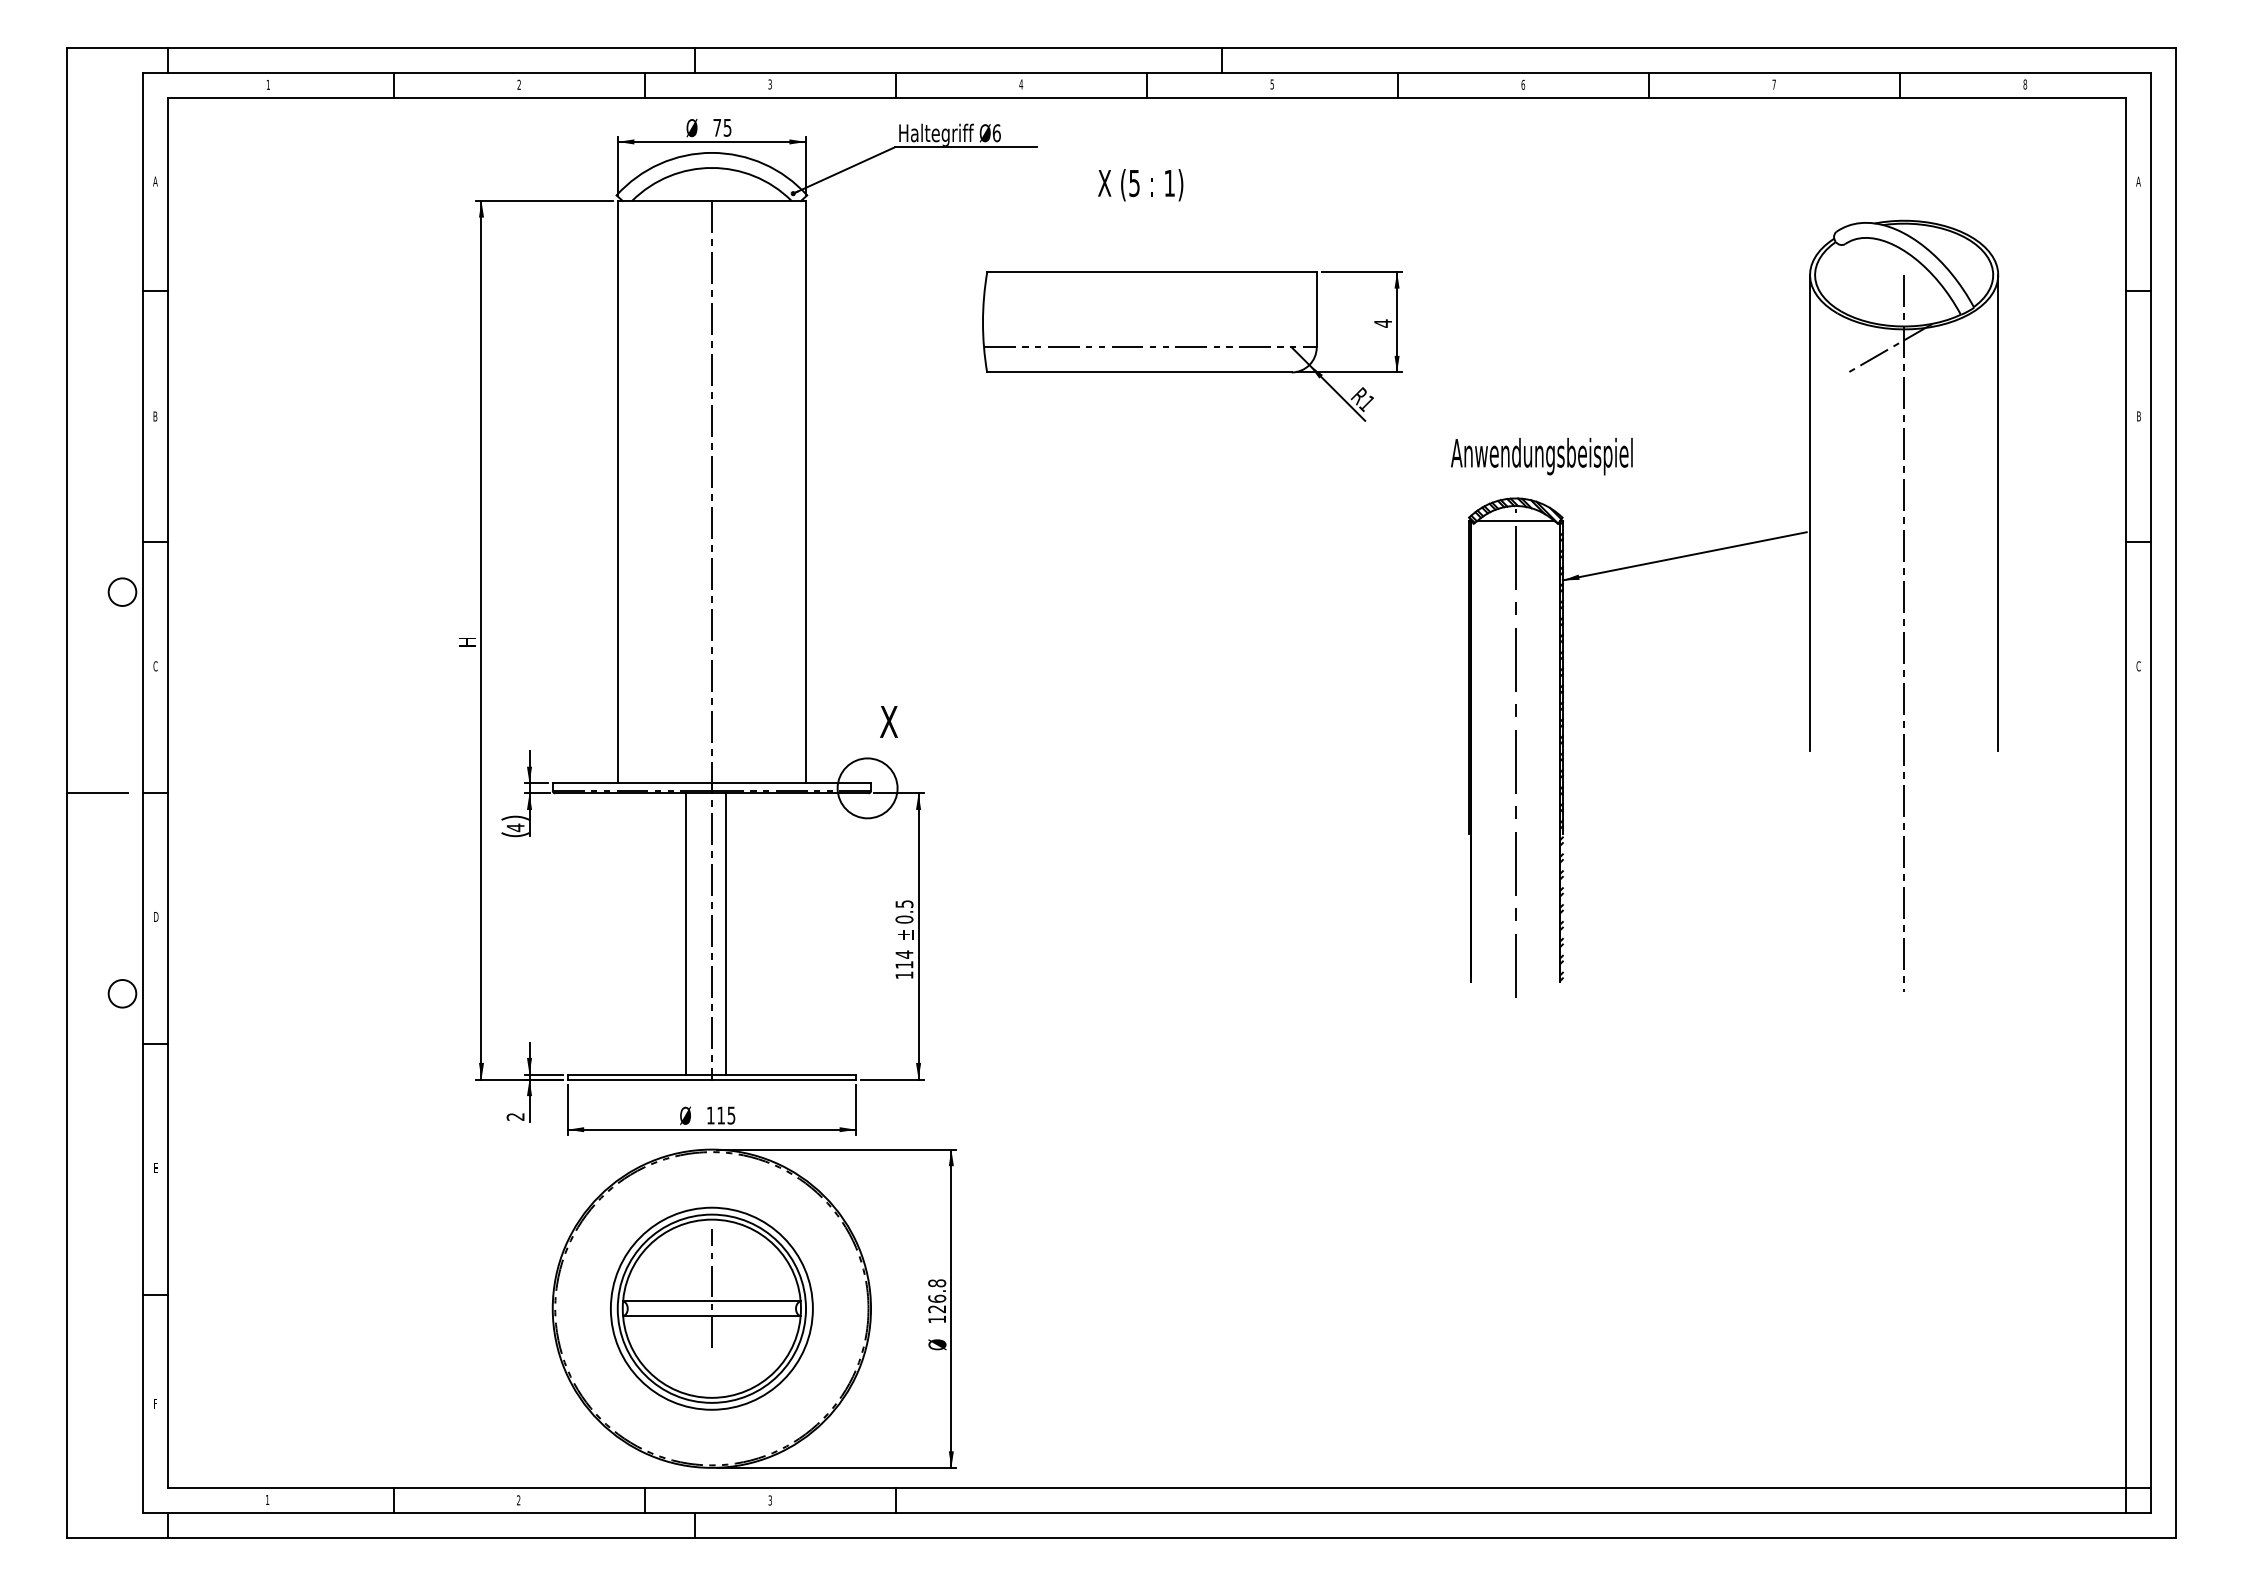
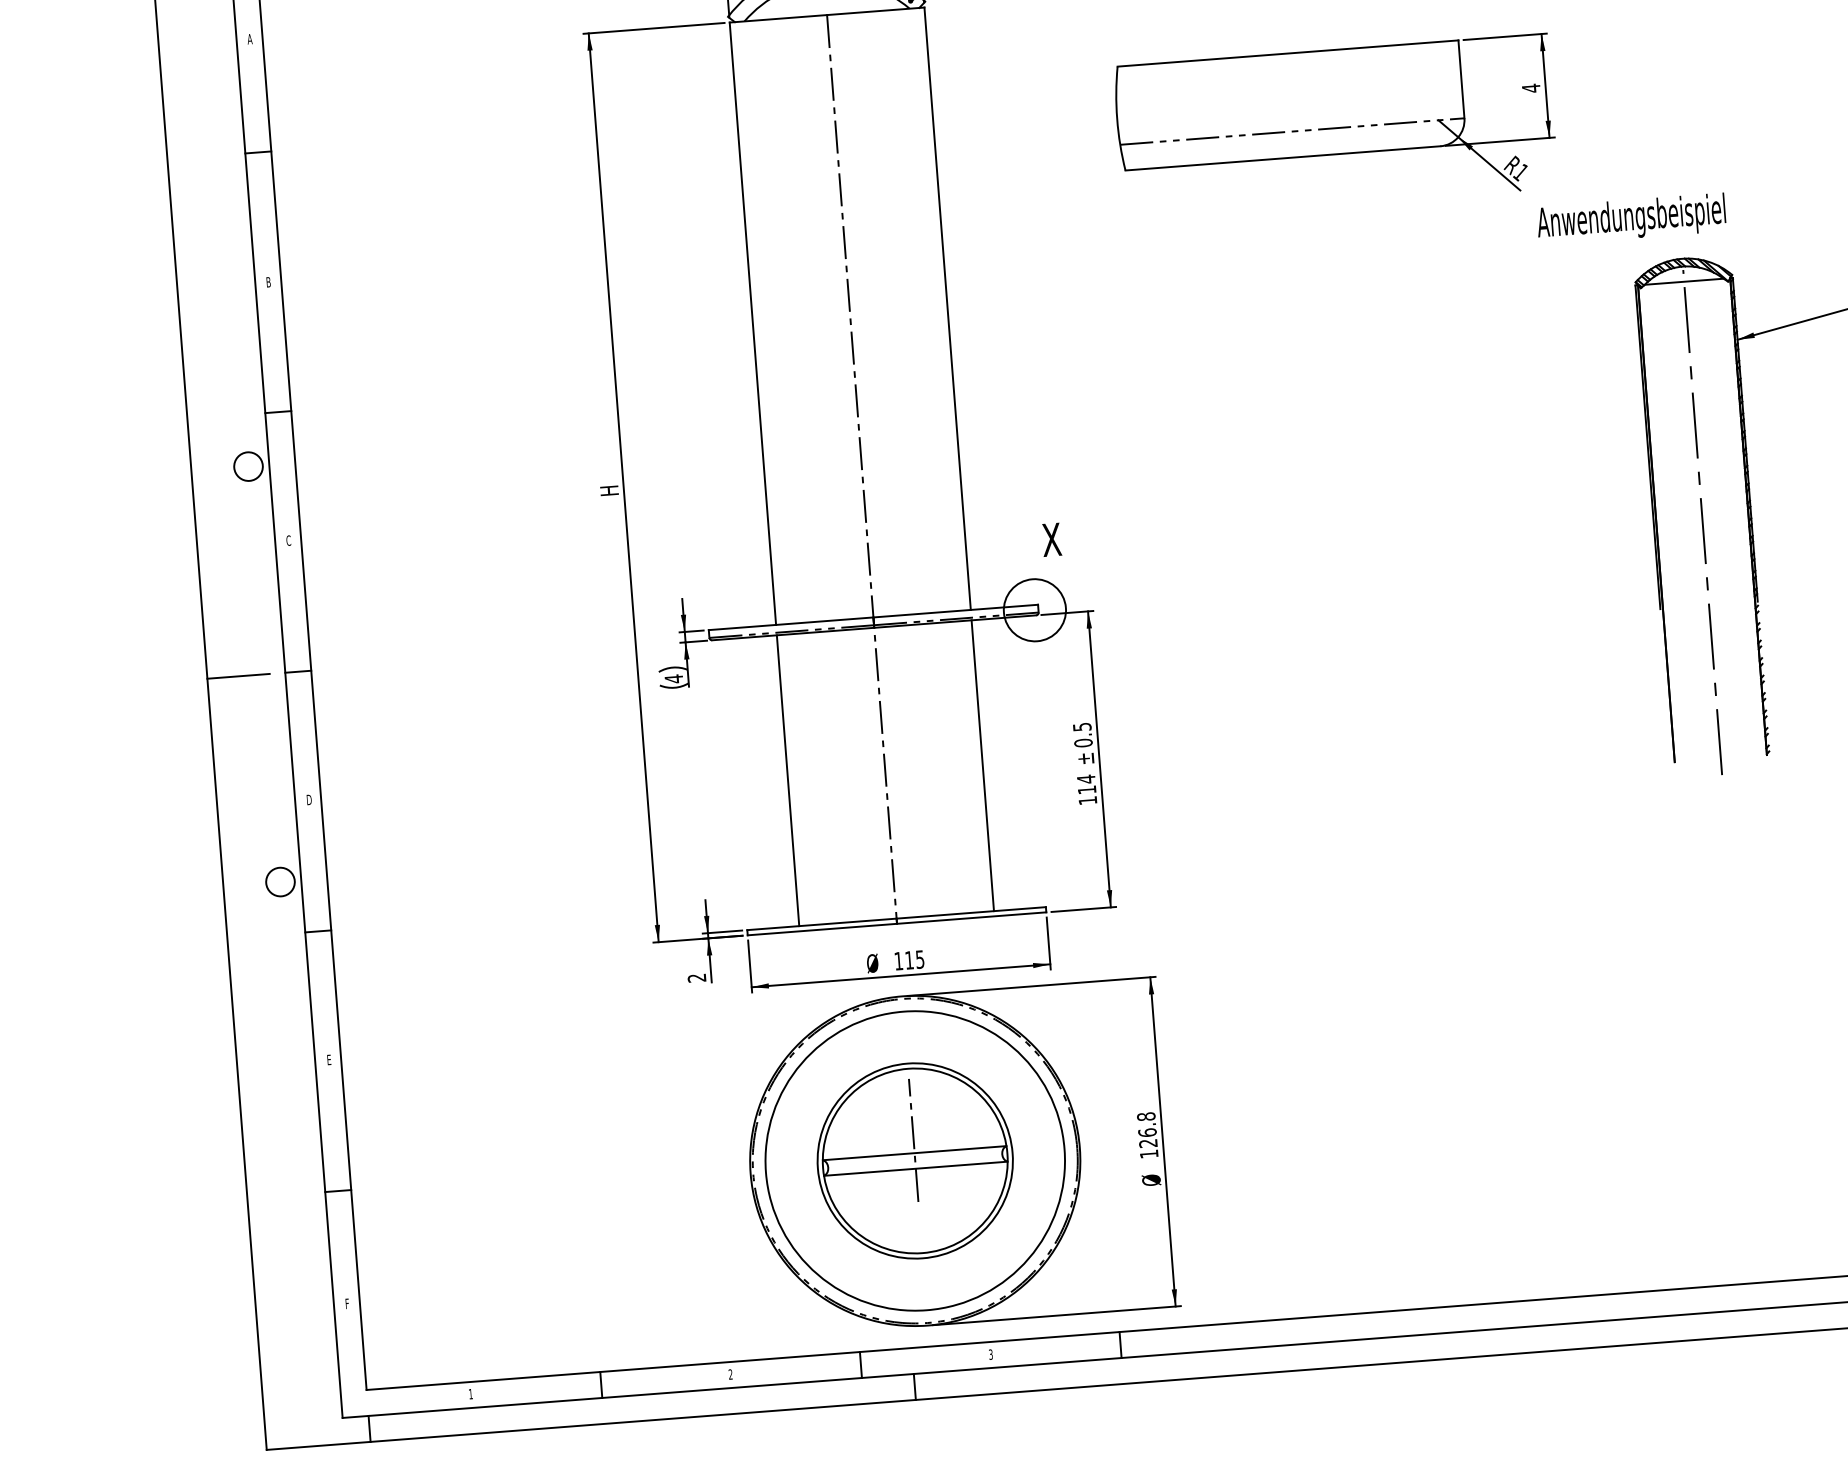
text: (1541, 456) -> (1631, 219), moved
line: (685, 933) -> (787, 780), moved
line: (726, 933) -> (983, 765), moved
circle: (711, 1308) -> (914, 1160), size x1.43

